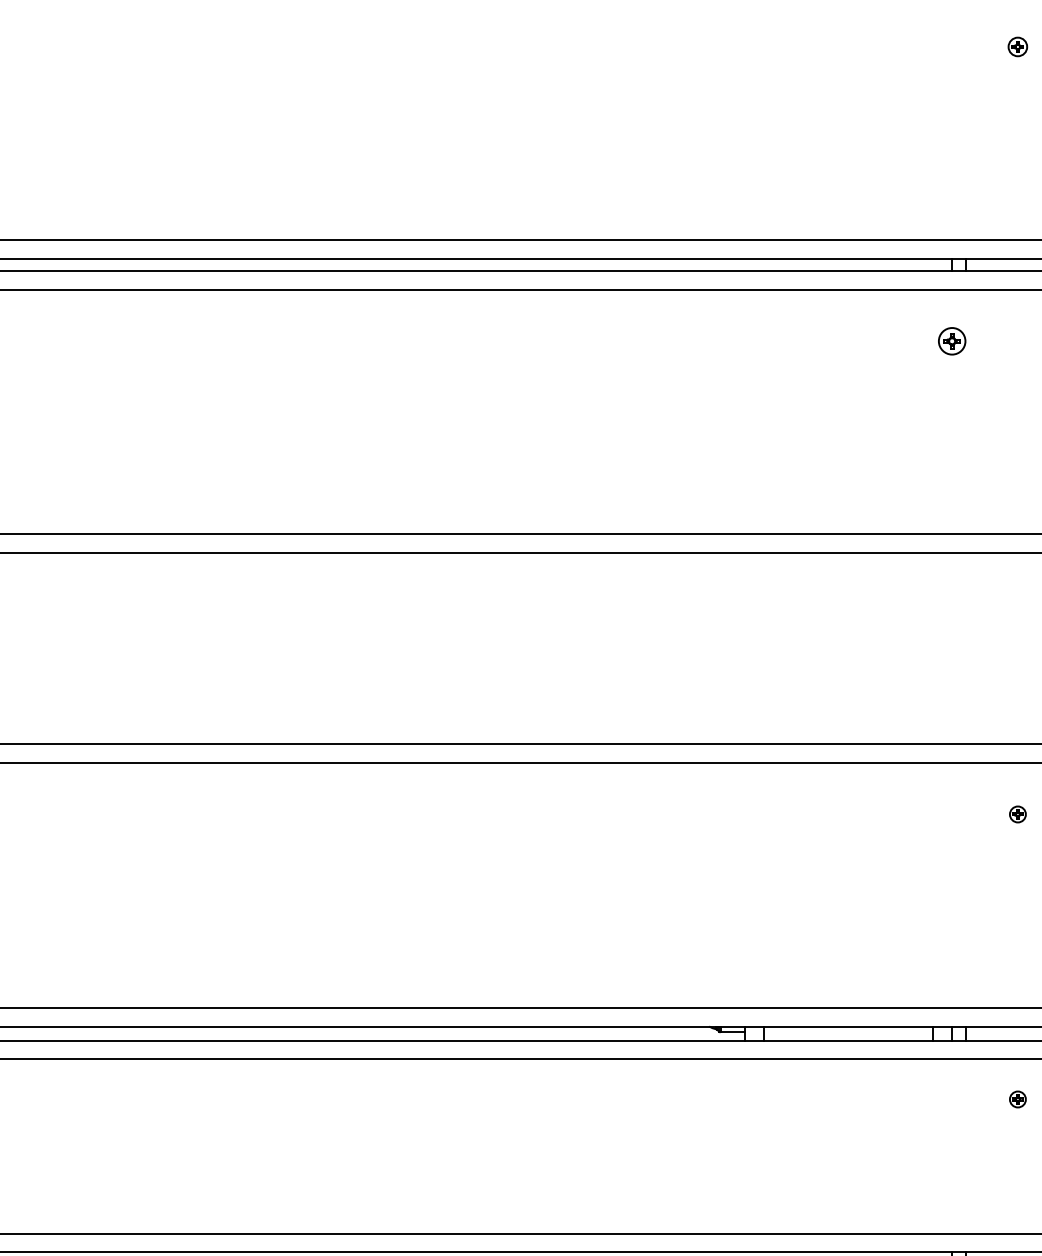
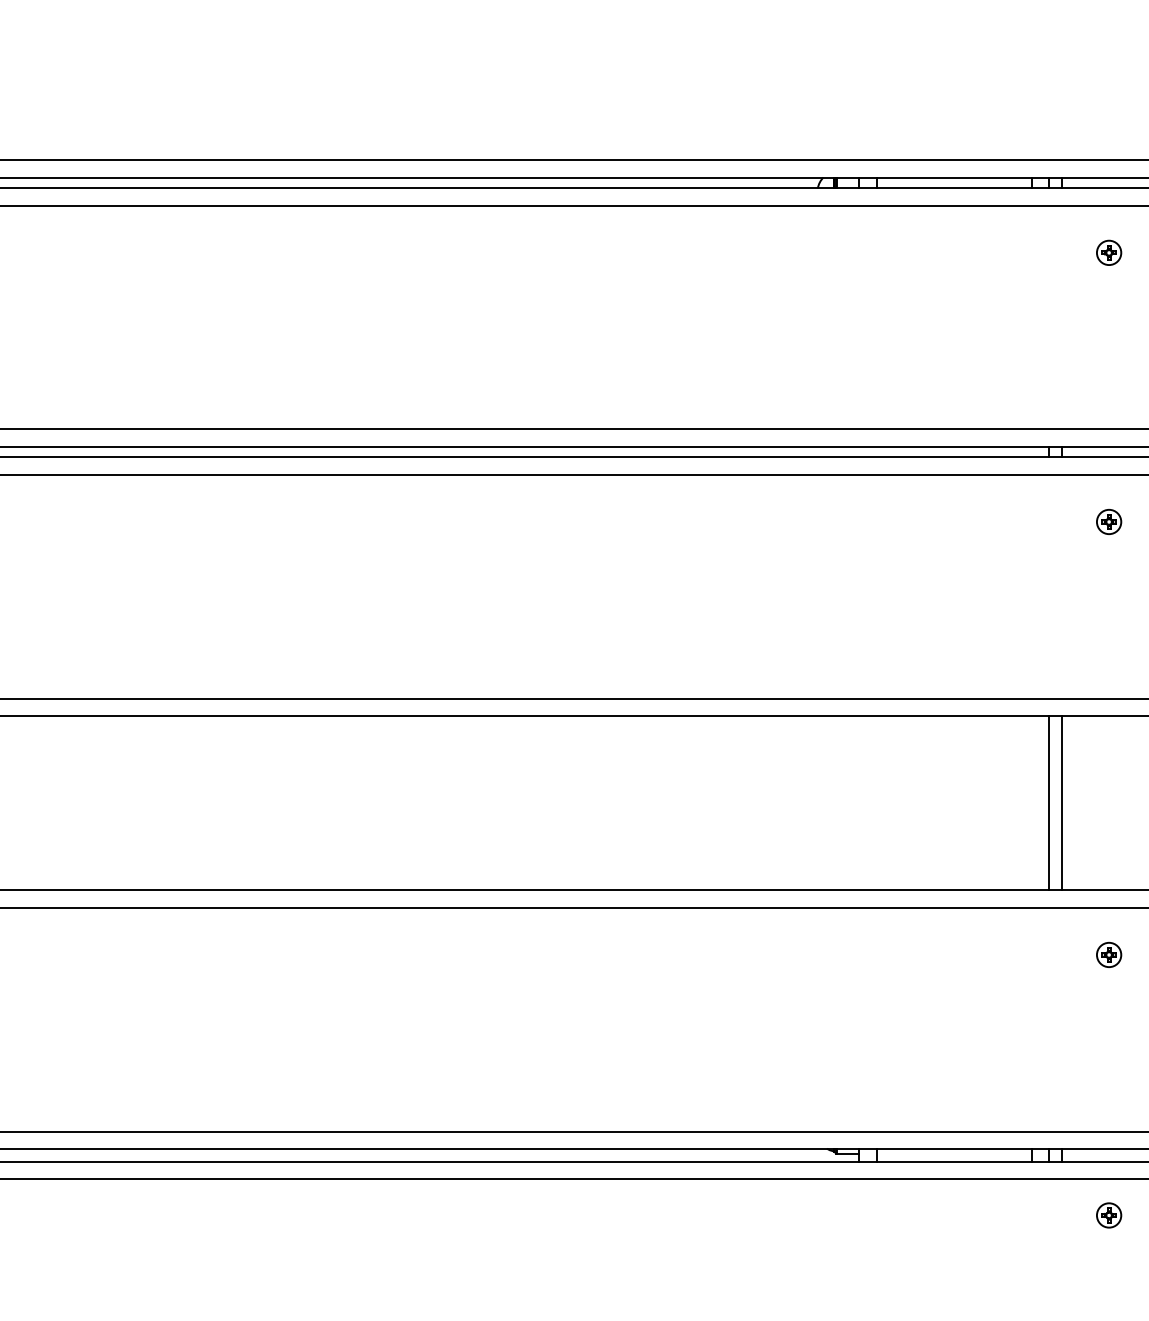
part: (1018, 46) -> (1109, 252), size x1.43
part: (952, 340) -> (1109, 521), moved
line: (951, 647) -> (1048, 802), added
line: (965, 647) -> (1061, 802), added
part: (1018, 814) -> (1109, 954), size x1.67
part: (1018, 1099) -> (1109, 1215), size x1.67

